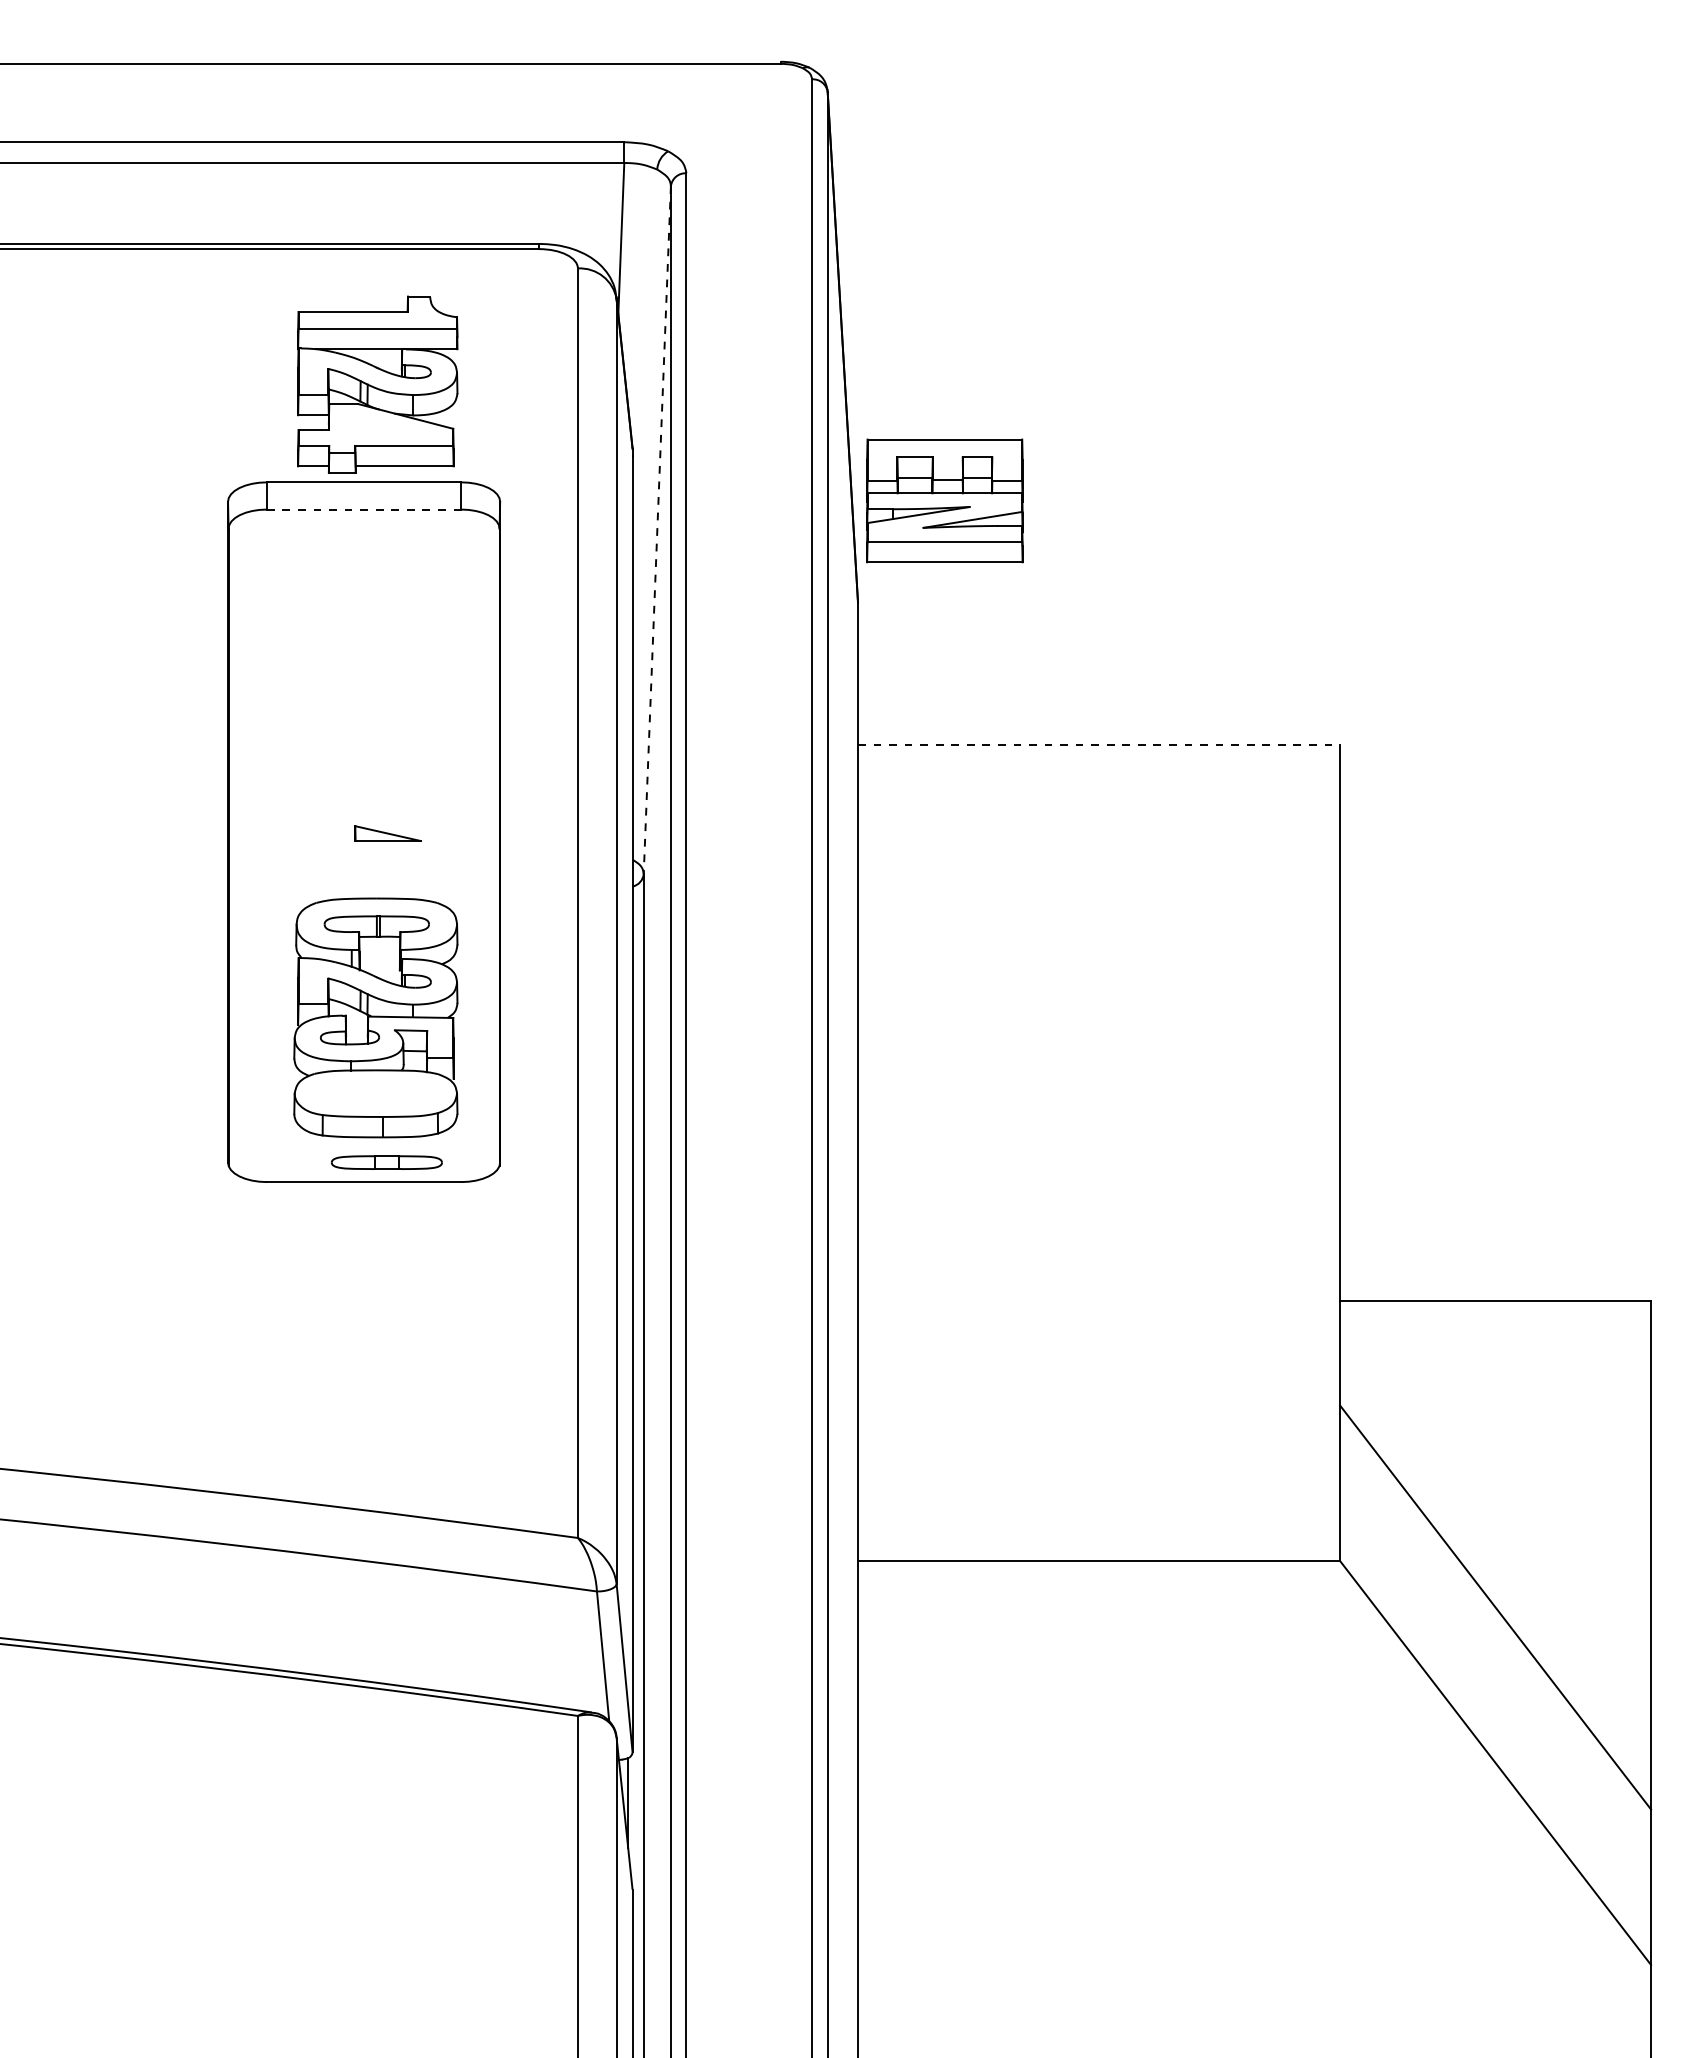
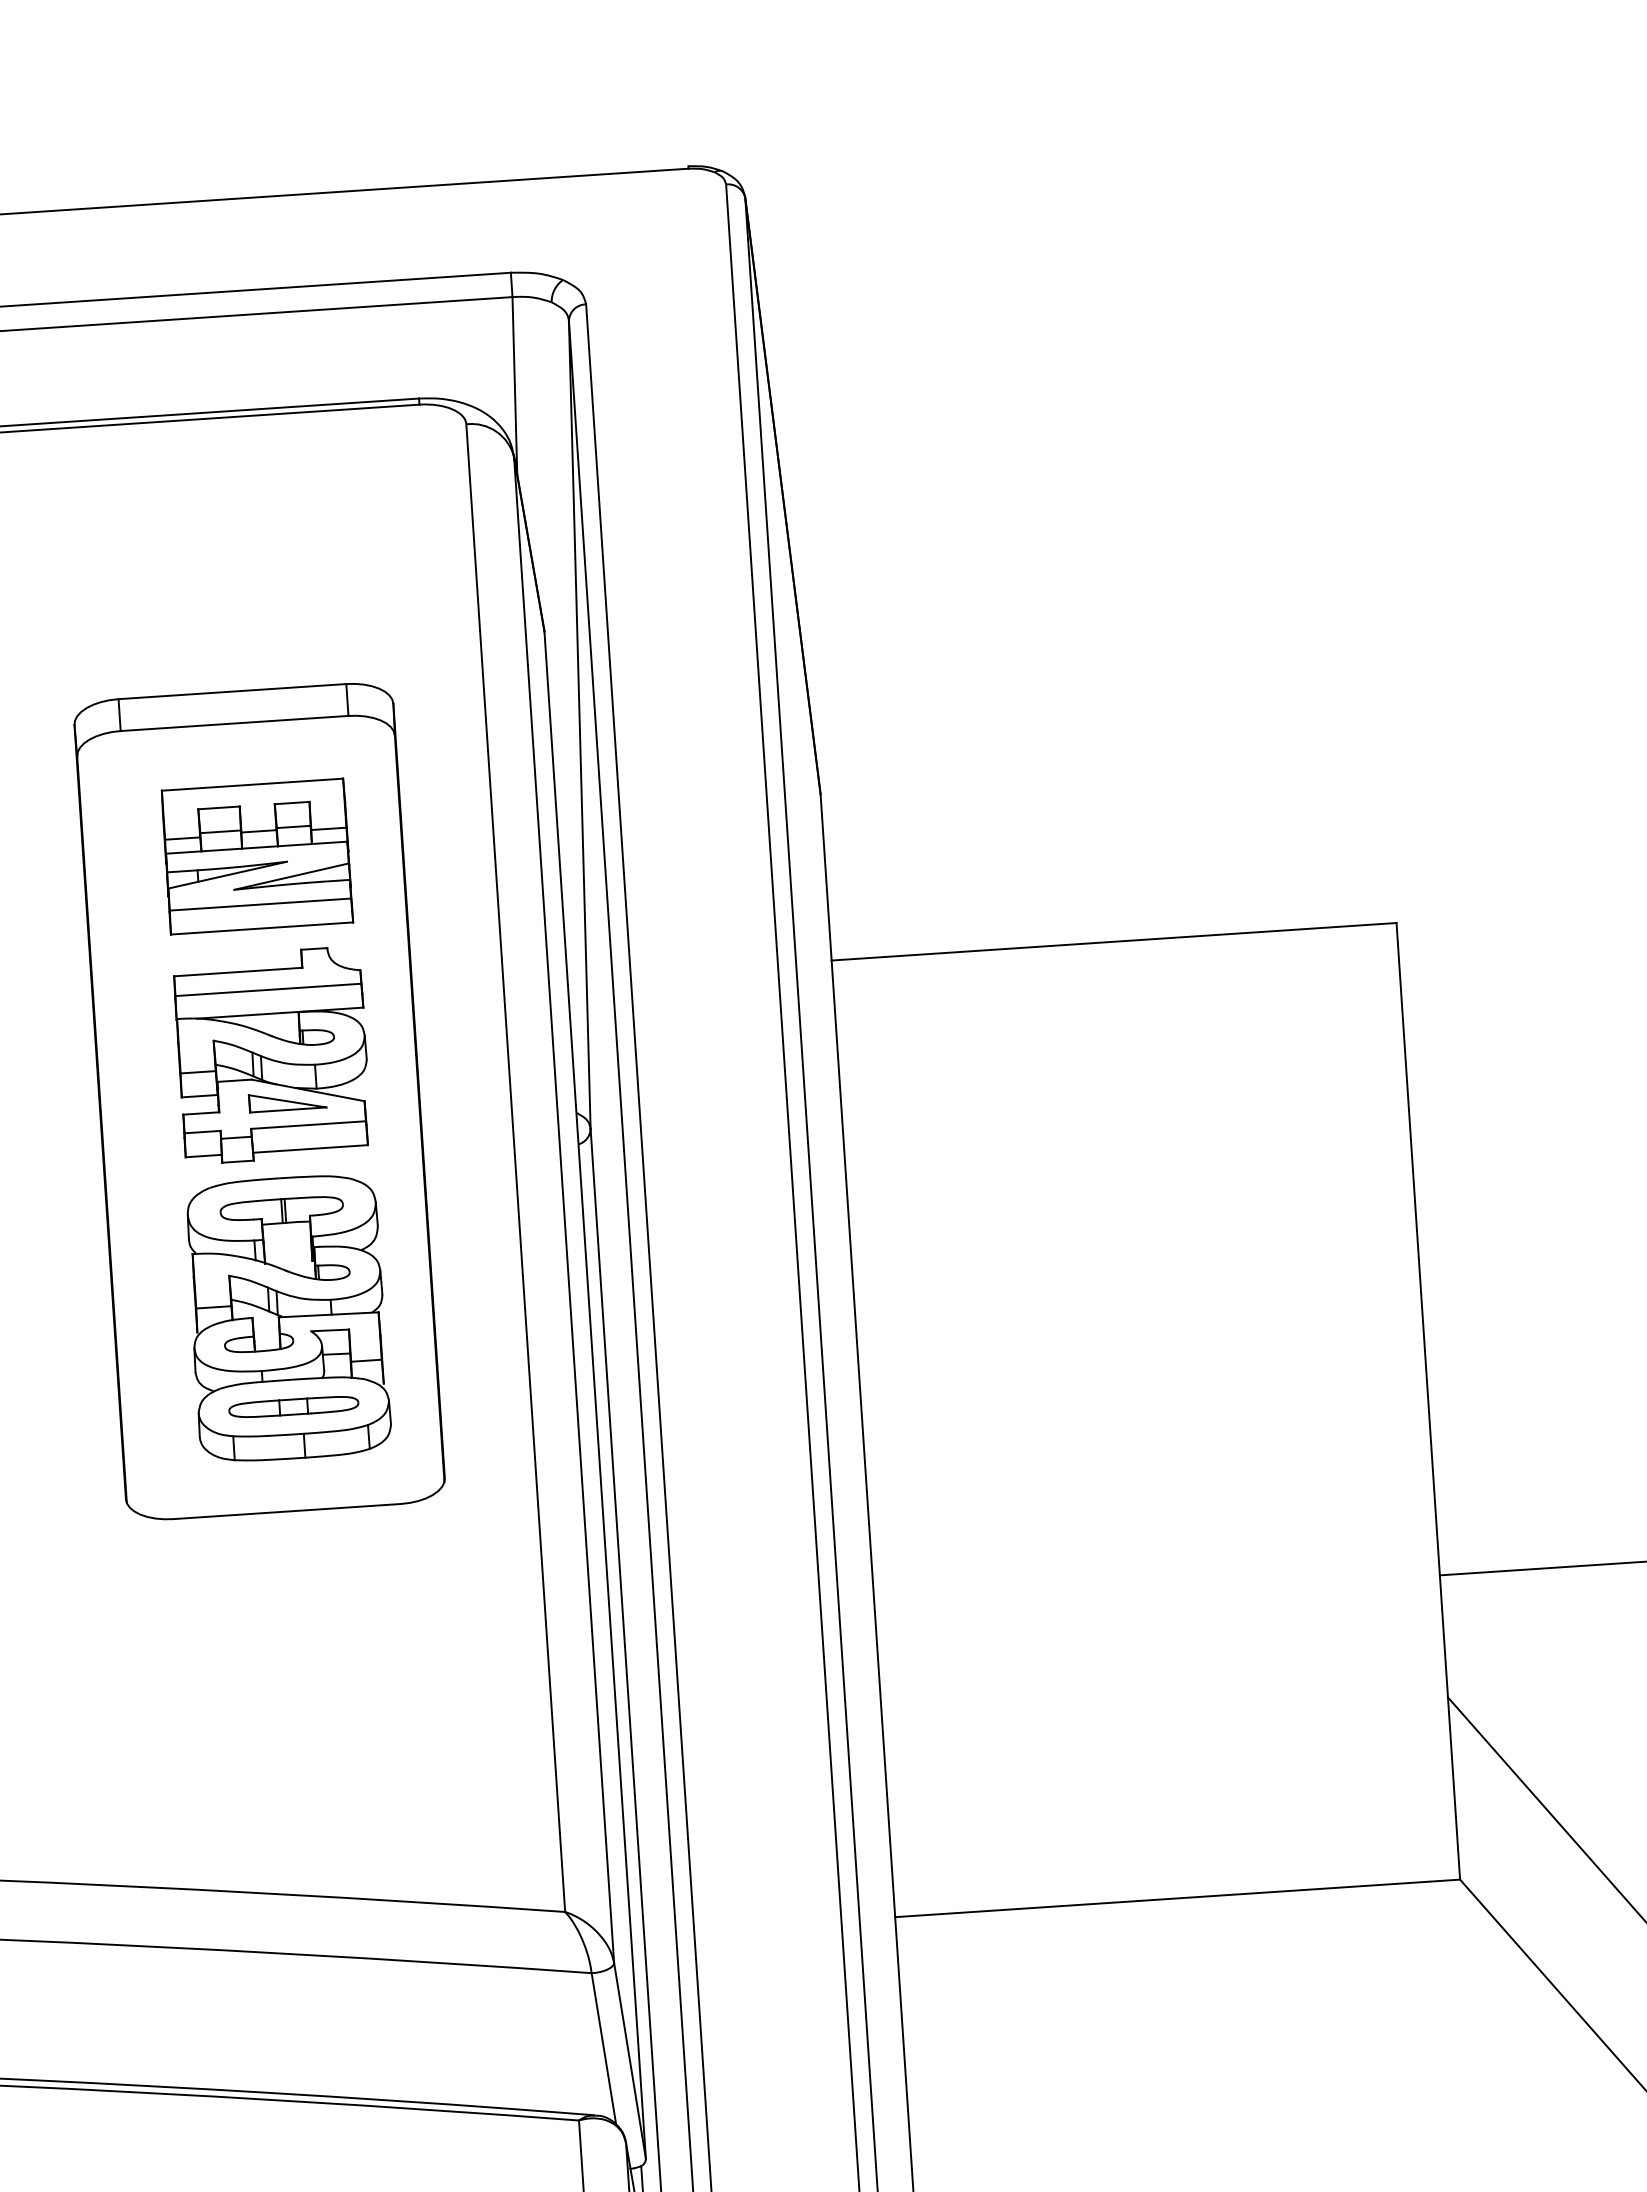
part: (377, 384) -> (272, 1055), moved
part: (944, 500) -> (256, 856), moved
line: (363, 509) -> (233, 723), dashed -> solid
line: (657, 530) -> (580, 725), dashed -> solid
line: (1099, 744) -> (1114, 941), dashed -> solid
part: (386, 1162) -> (293, 1406), moved

